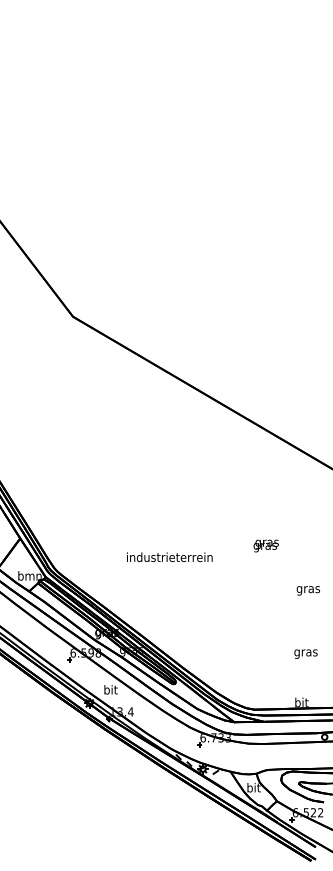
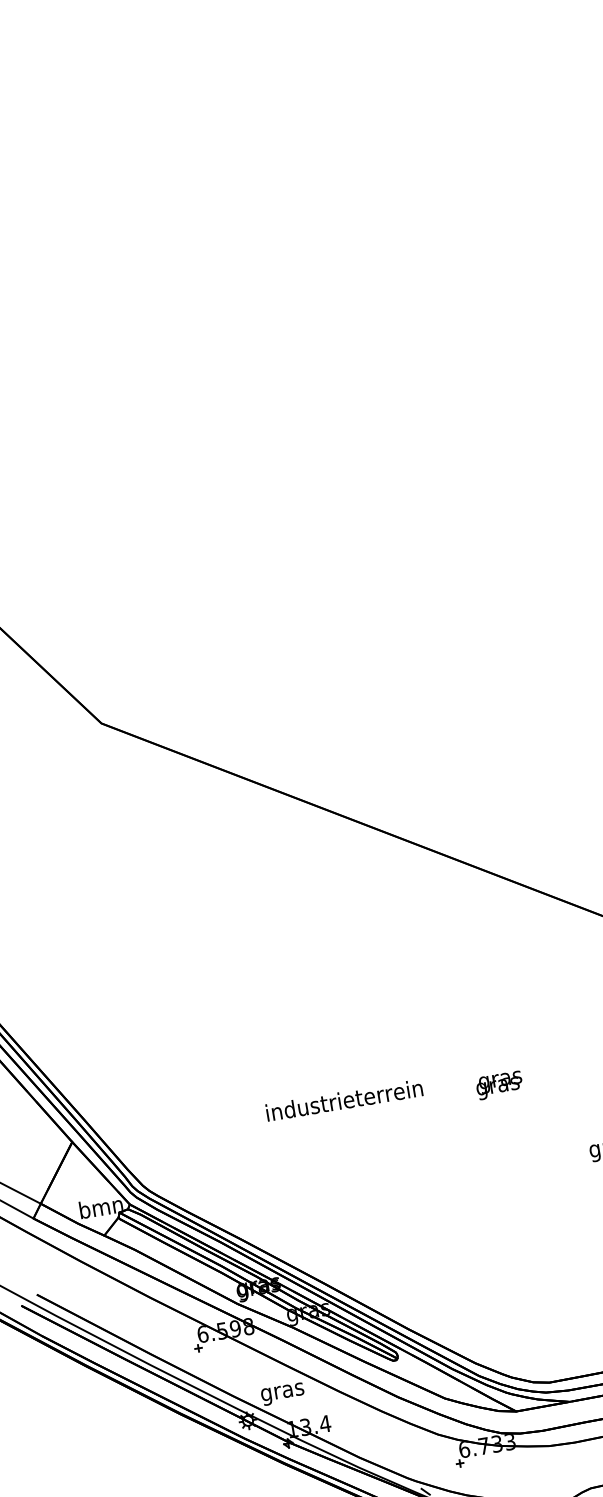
text: (265, 545) -> (498, 1084), moved
text: (169, 557) -> (343, 1100), moved
text: (110, 690) -> (281, 1391), bit -> gras

